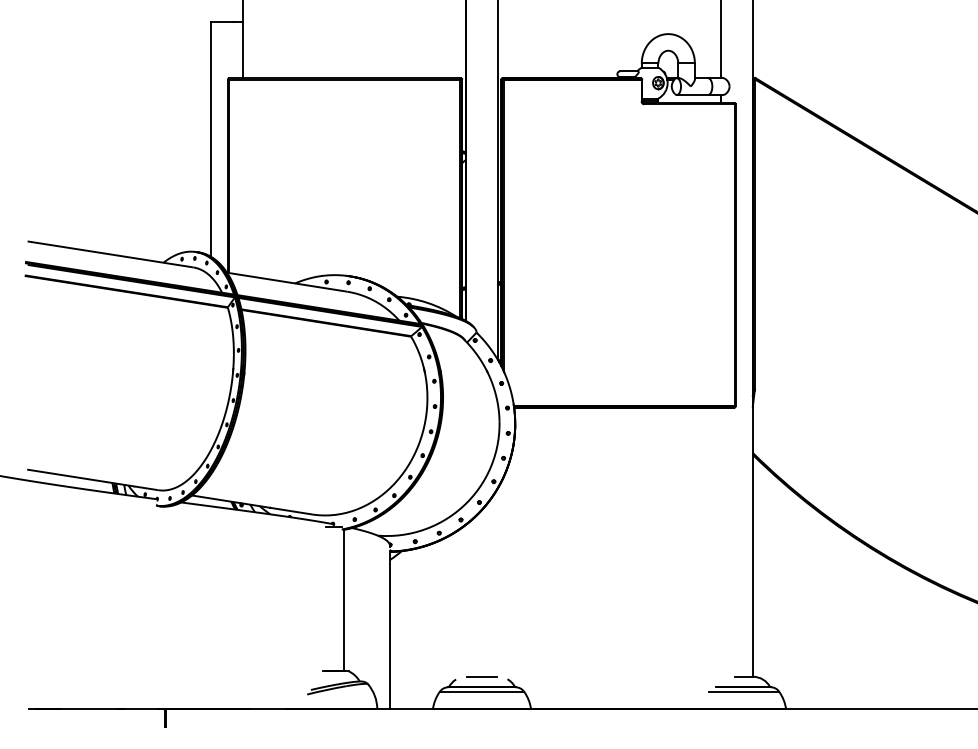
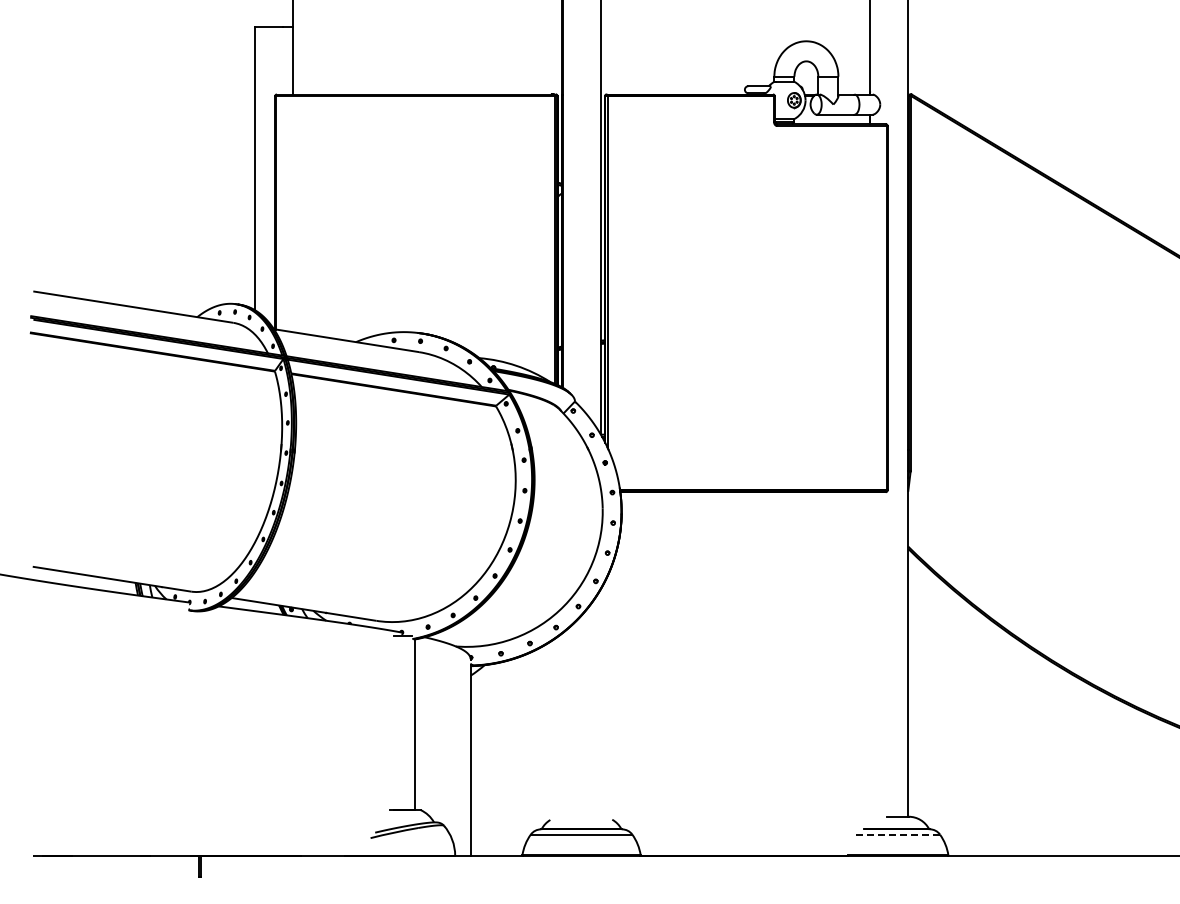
line: (481, 676) -> (581, 816), removed
line: (743, 691) -> (897, 834), solid -> dashed

